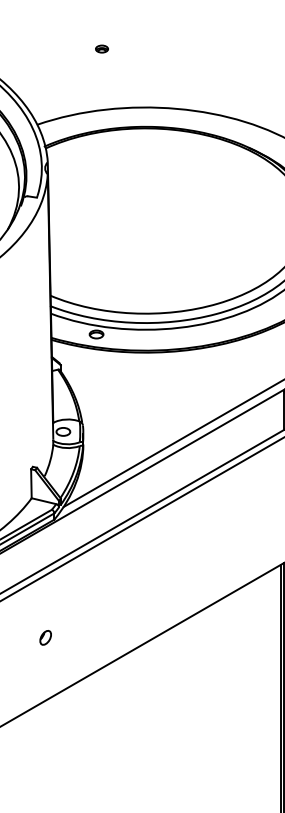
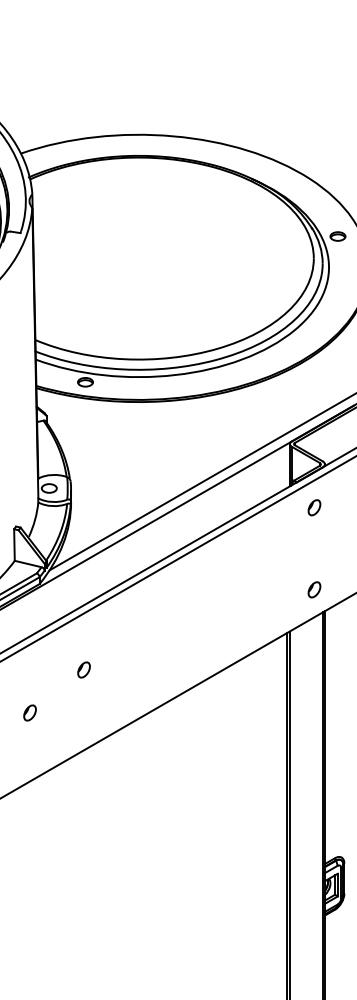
part: (101, 48) -> (90, 70), removed
part: (94, 597) -> (83, 669), added

